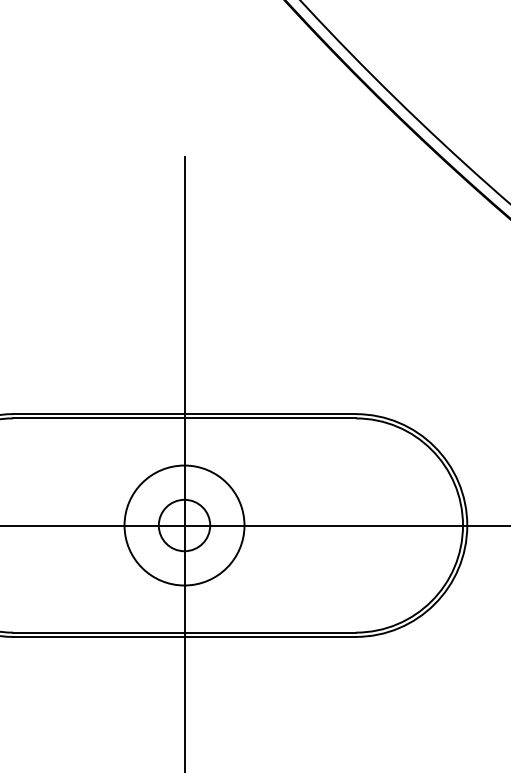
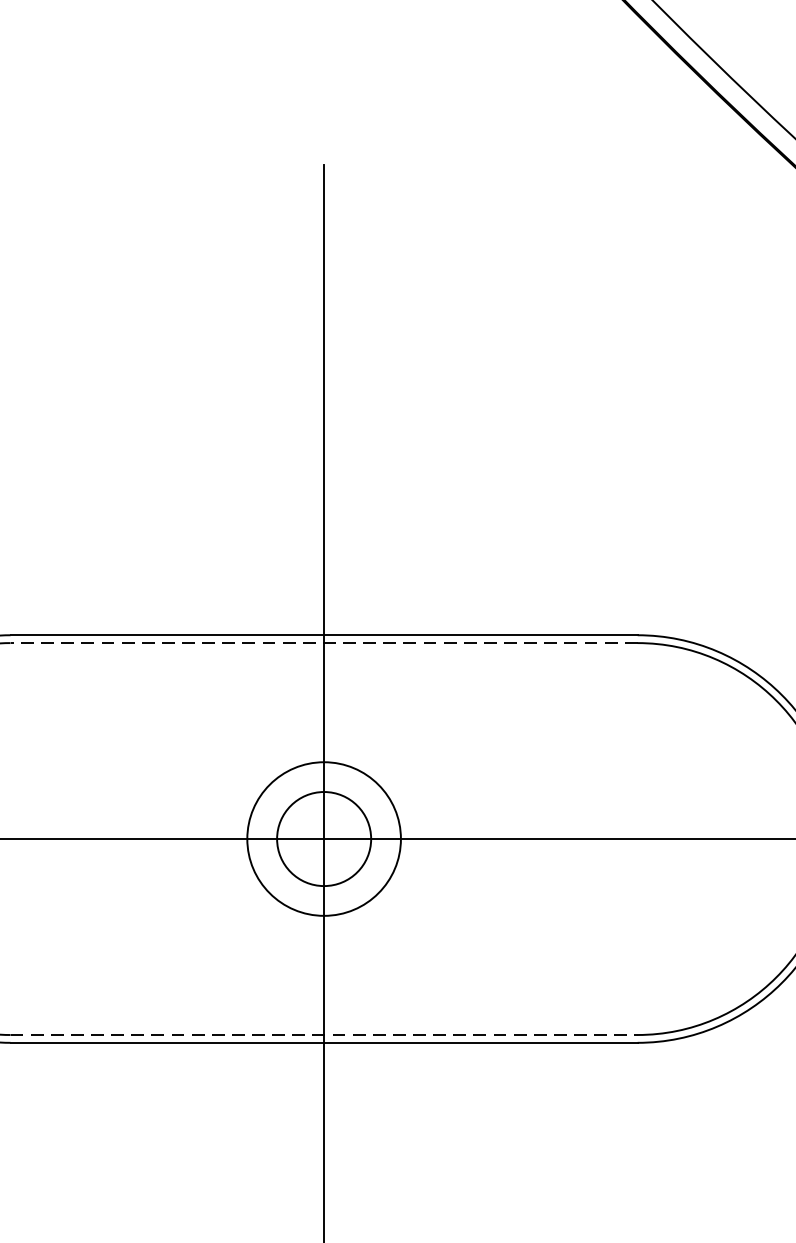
line: (184, 418) -> (324, 643), solid -> dashed
circle: (184, 525) -> (324, 838), size x0.7
line: (185, 632) -> (325, 1034), solid -> dashed

